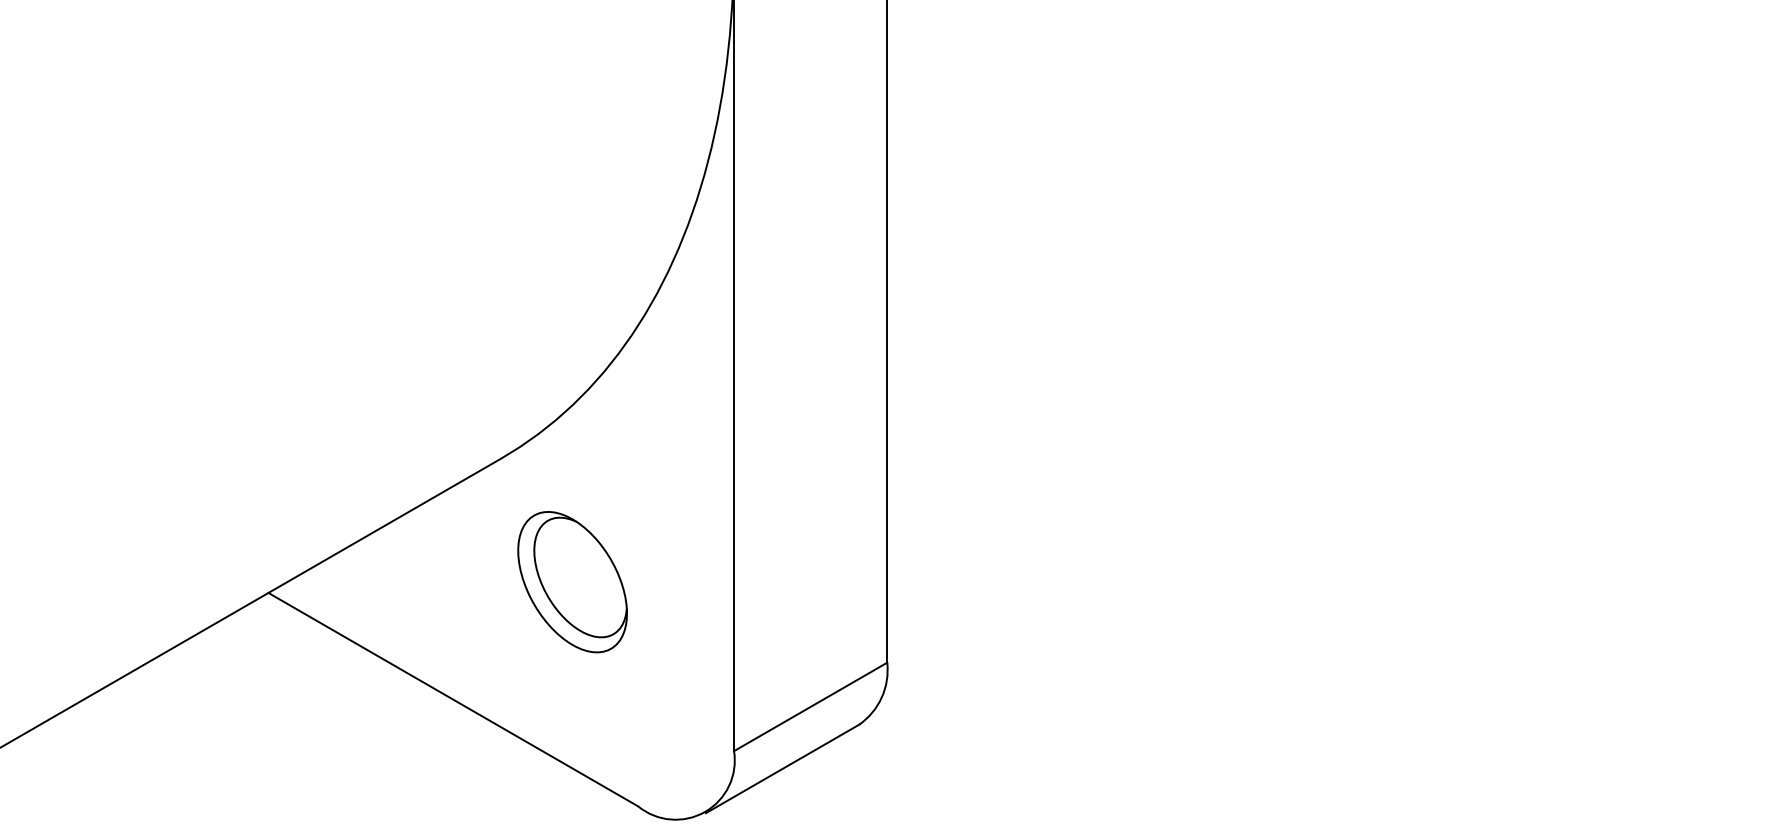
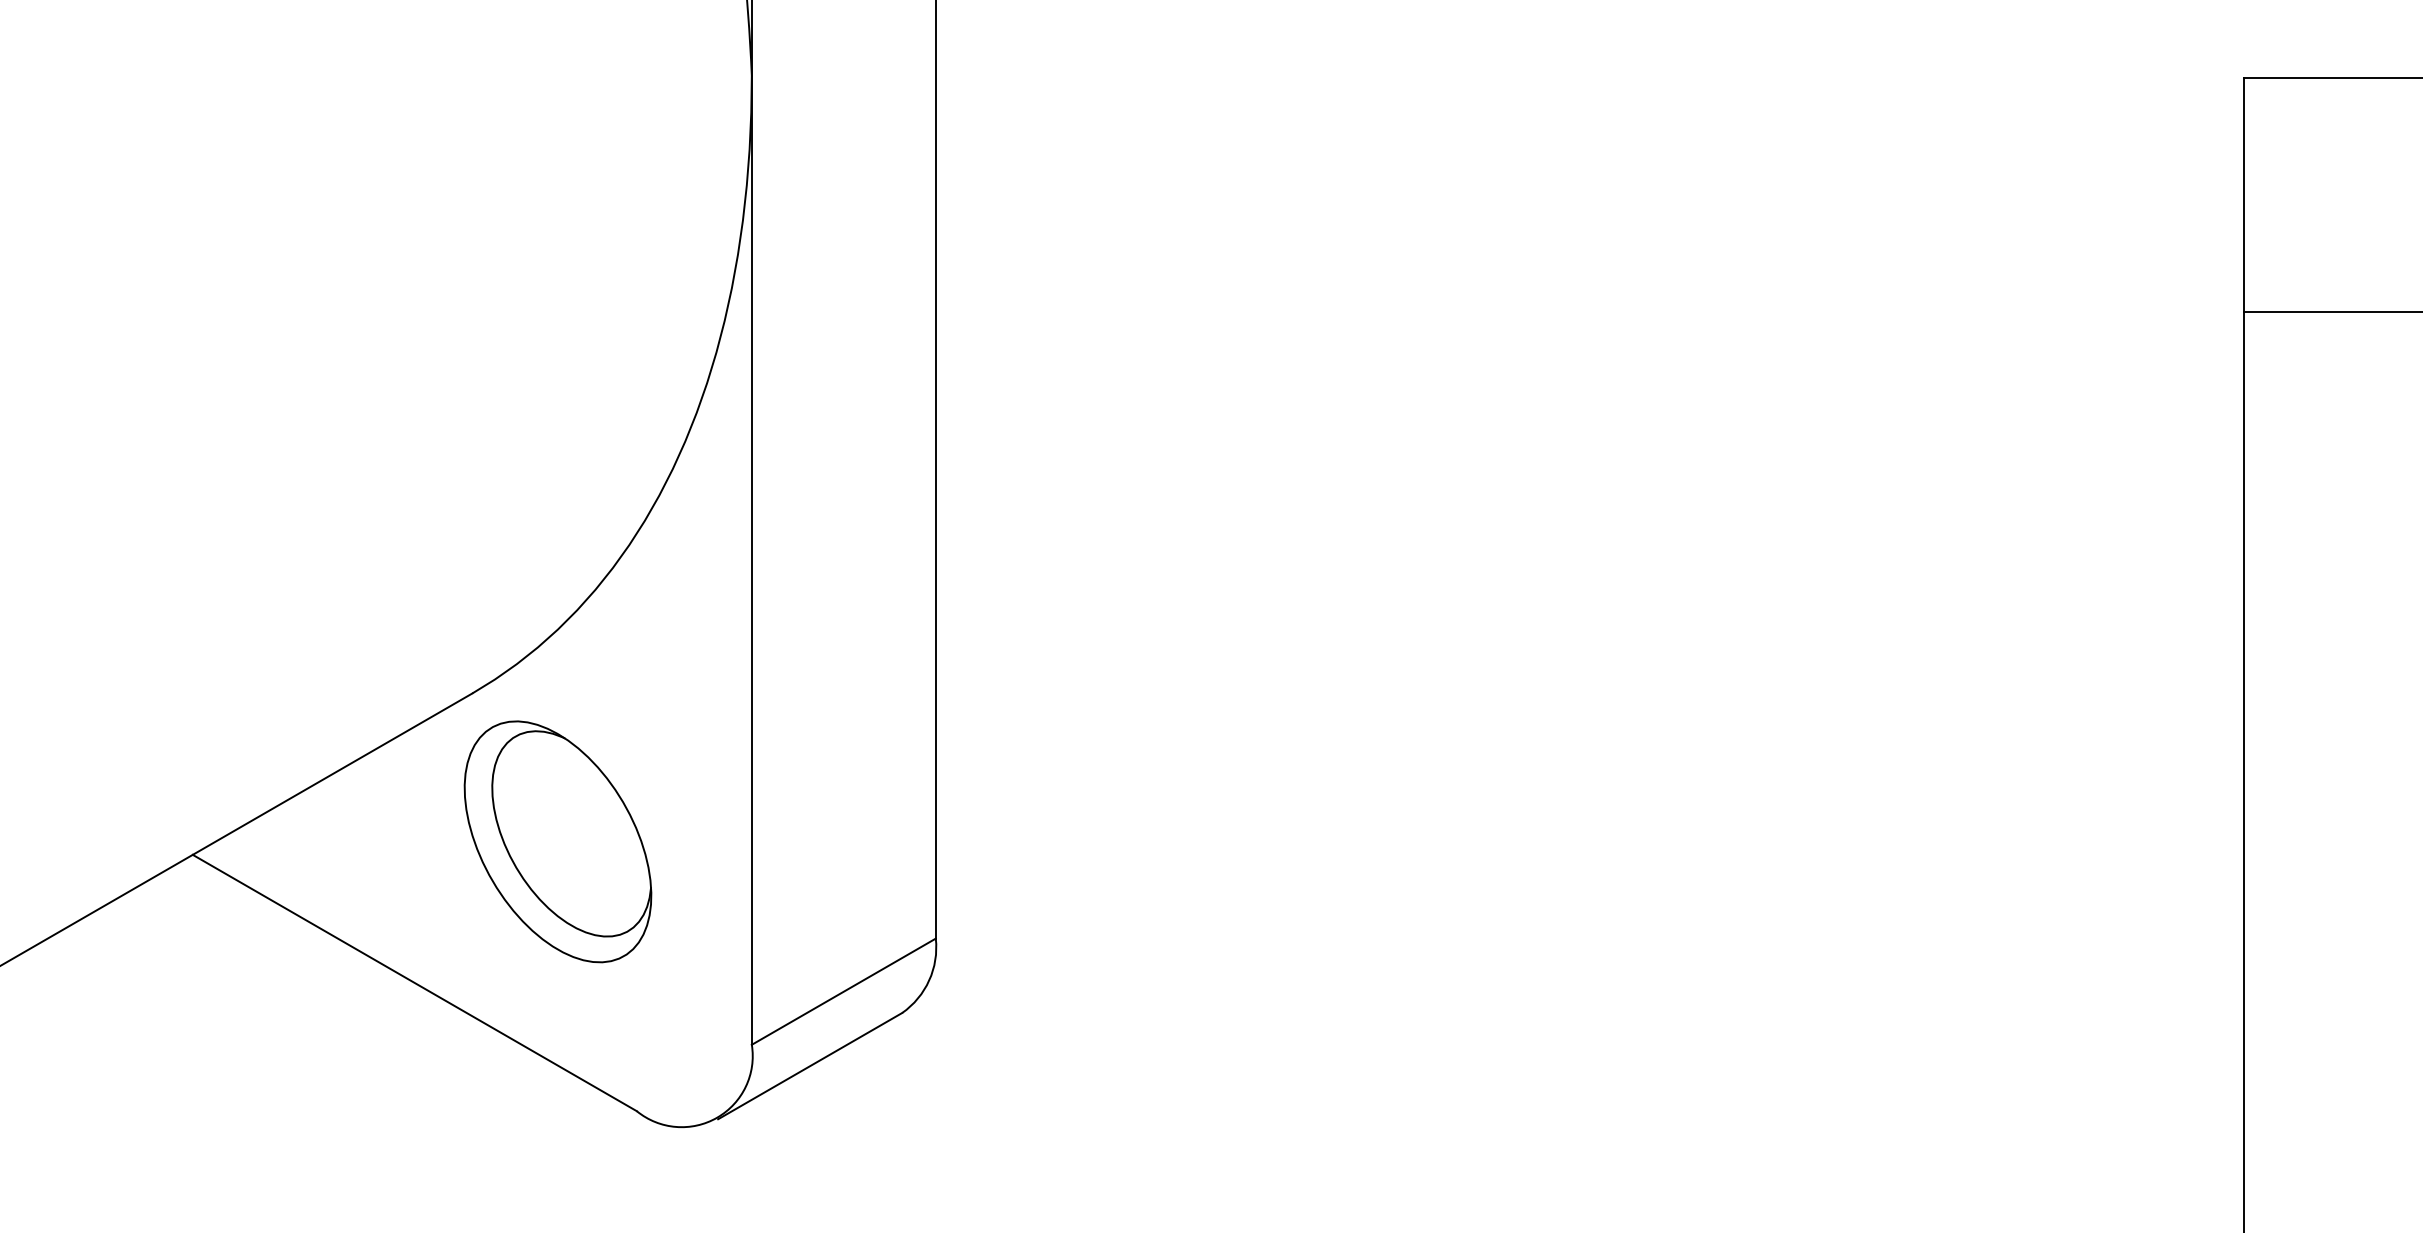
part: (572, 581) -> (557, 841), size x1.43

